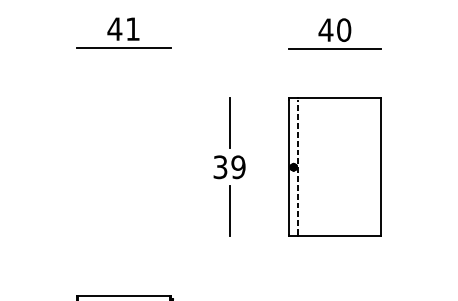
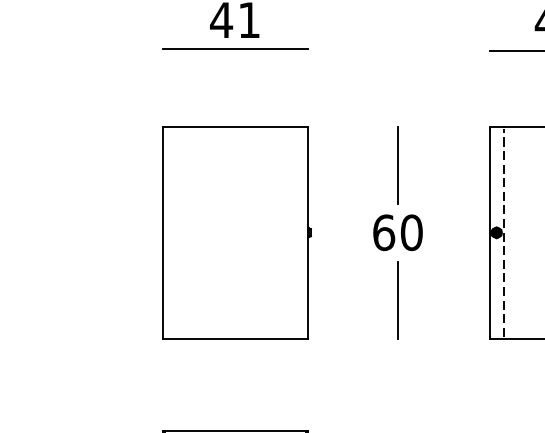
part: (124, 166) -> (236, 231), added
text: (229, 167) -> (397, 233), 39 -> 60

